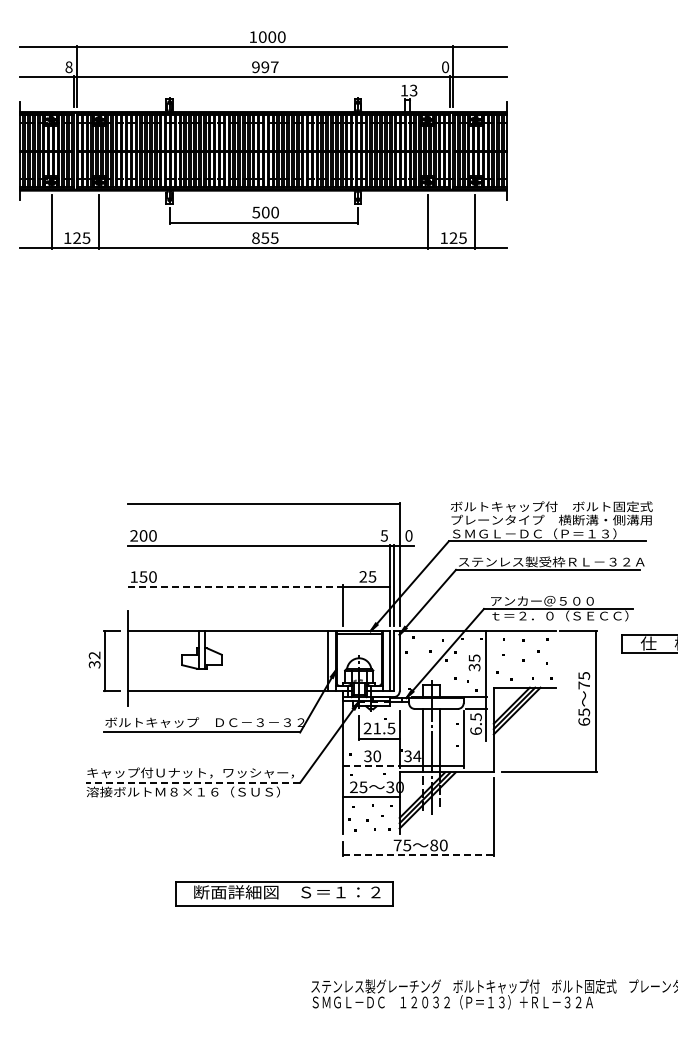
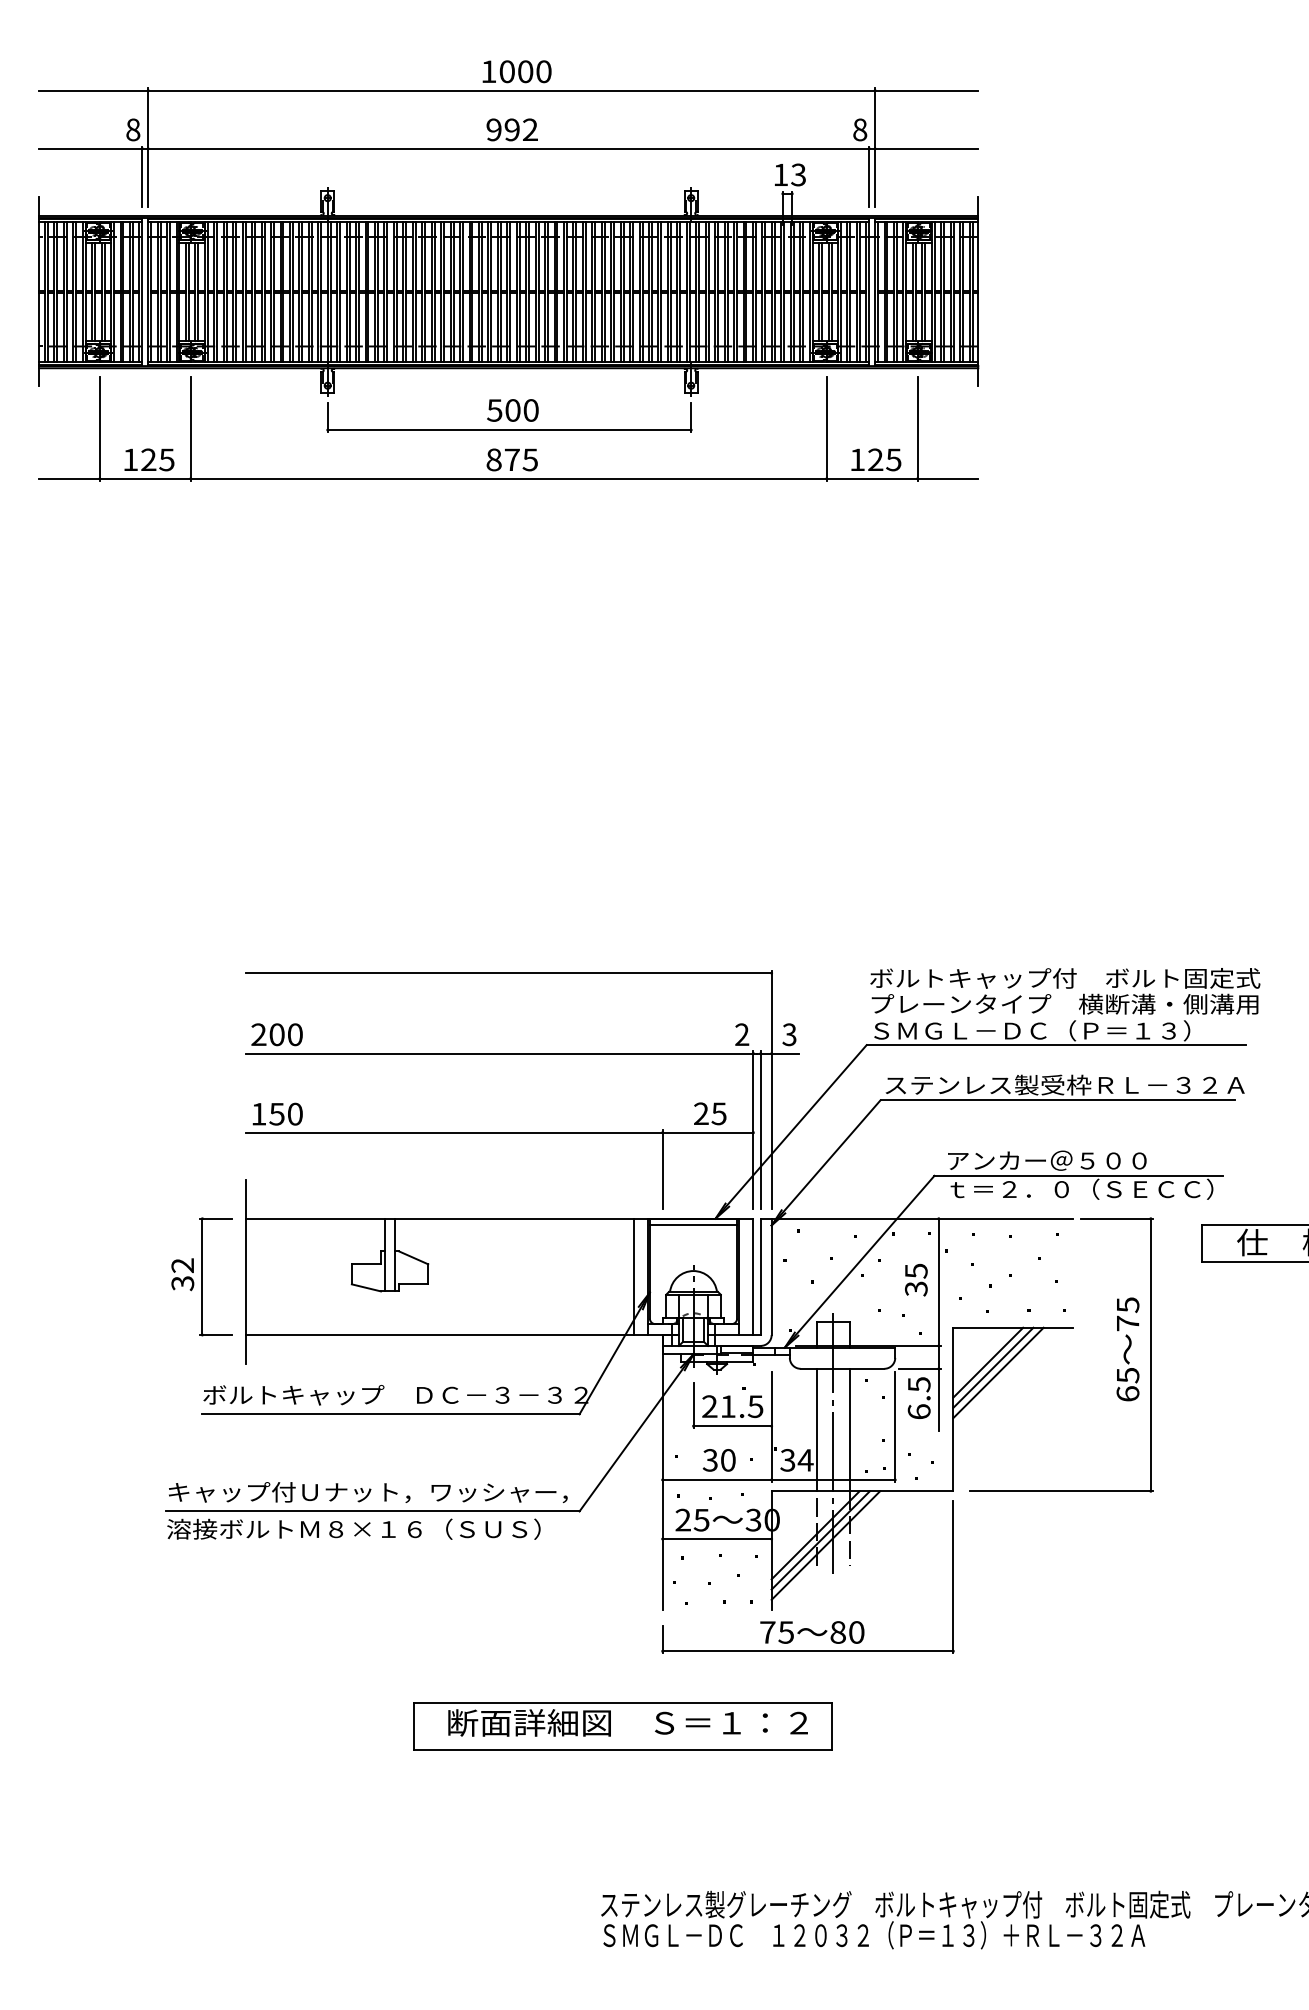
text: (274, 66) -> (529, 128), 997 -> 992
text: (445, 67) -> (860, 130), 0 -> 8
text: (265, 238) -> (512, 460), 855 -> 875
text: (383, 535) -> (740, 1033), 5 -> 2
text: (408, 535) -> (788, 1033), 0 -> 3
line: (235, 586) -> (454, 1132), dashed -> solid
line: (371, 766) -> (717, 1479), dashed -> solid
line: (192, 782) -> (371, 1510), dashed -> solid
line: (419, 855) -> (809, 1651), dashed -> solid
part: (284, 893) -> (622, 1725), moved

